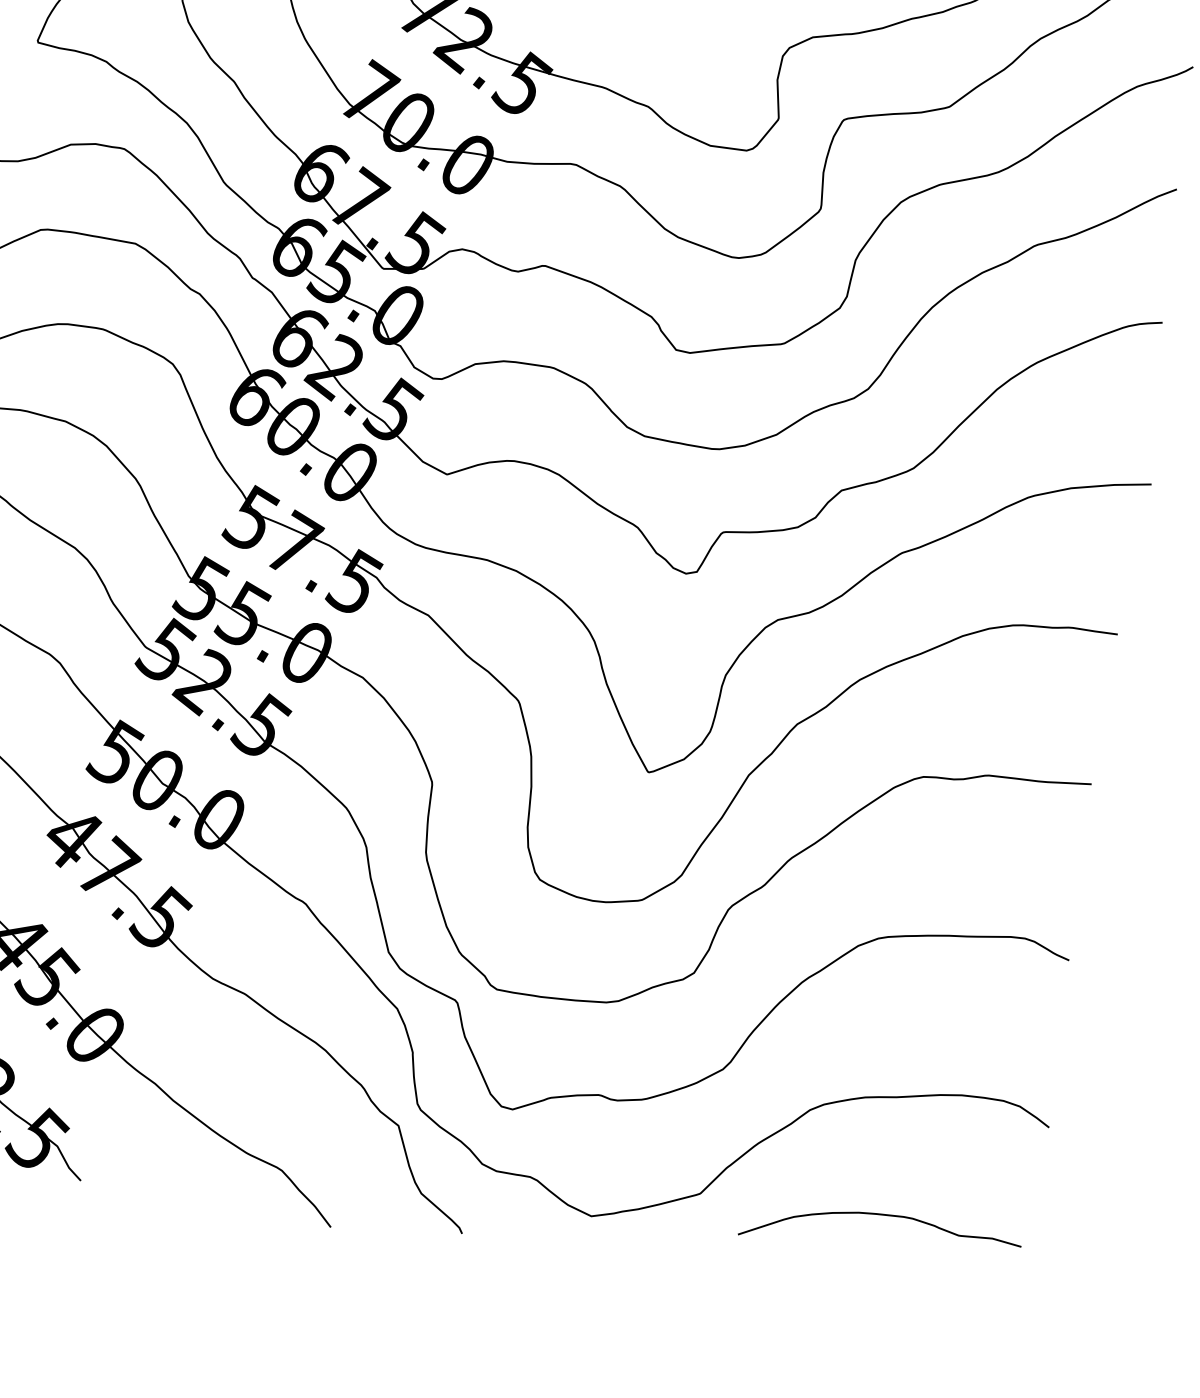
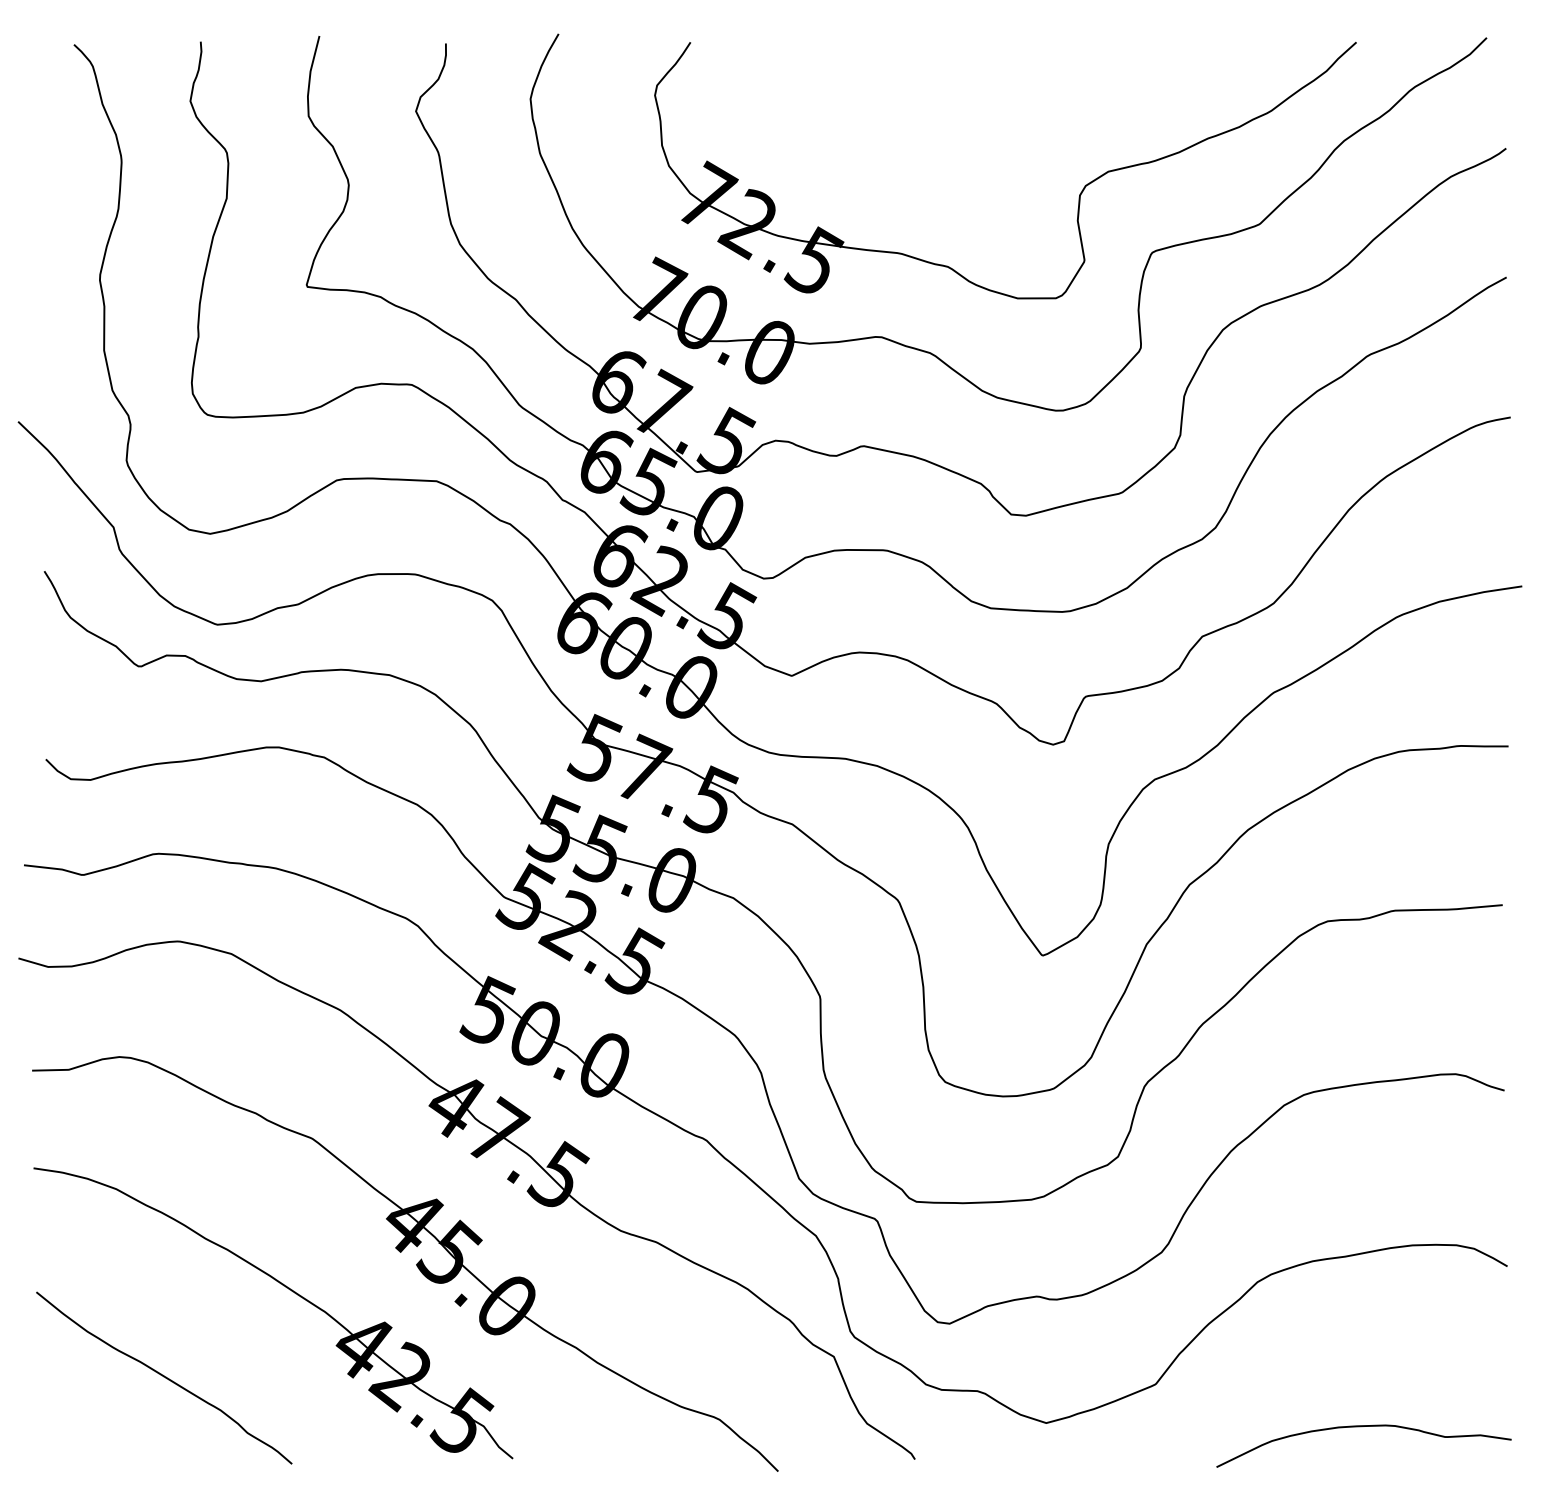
curve: (880, 1215) -> (1361, 1427), moved

